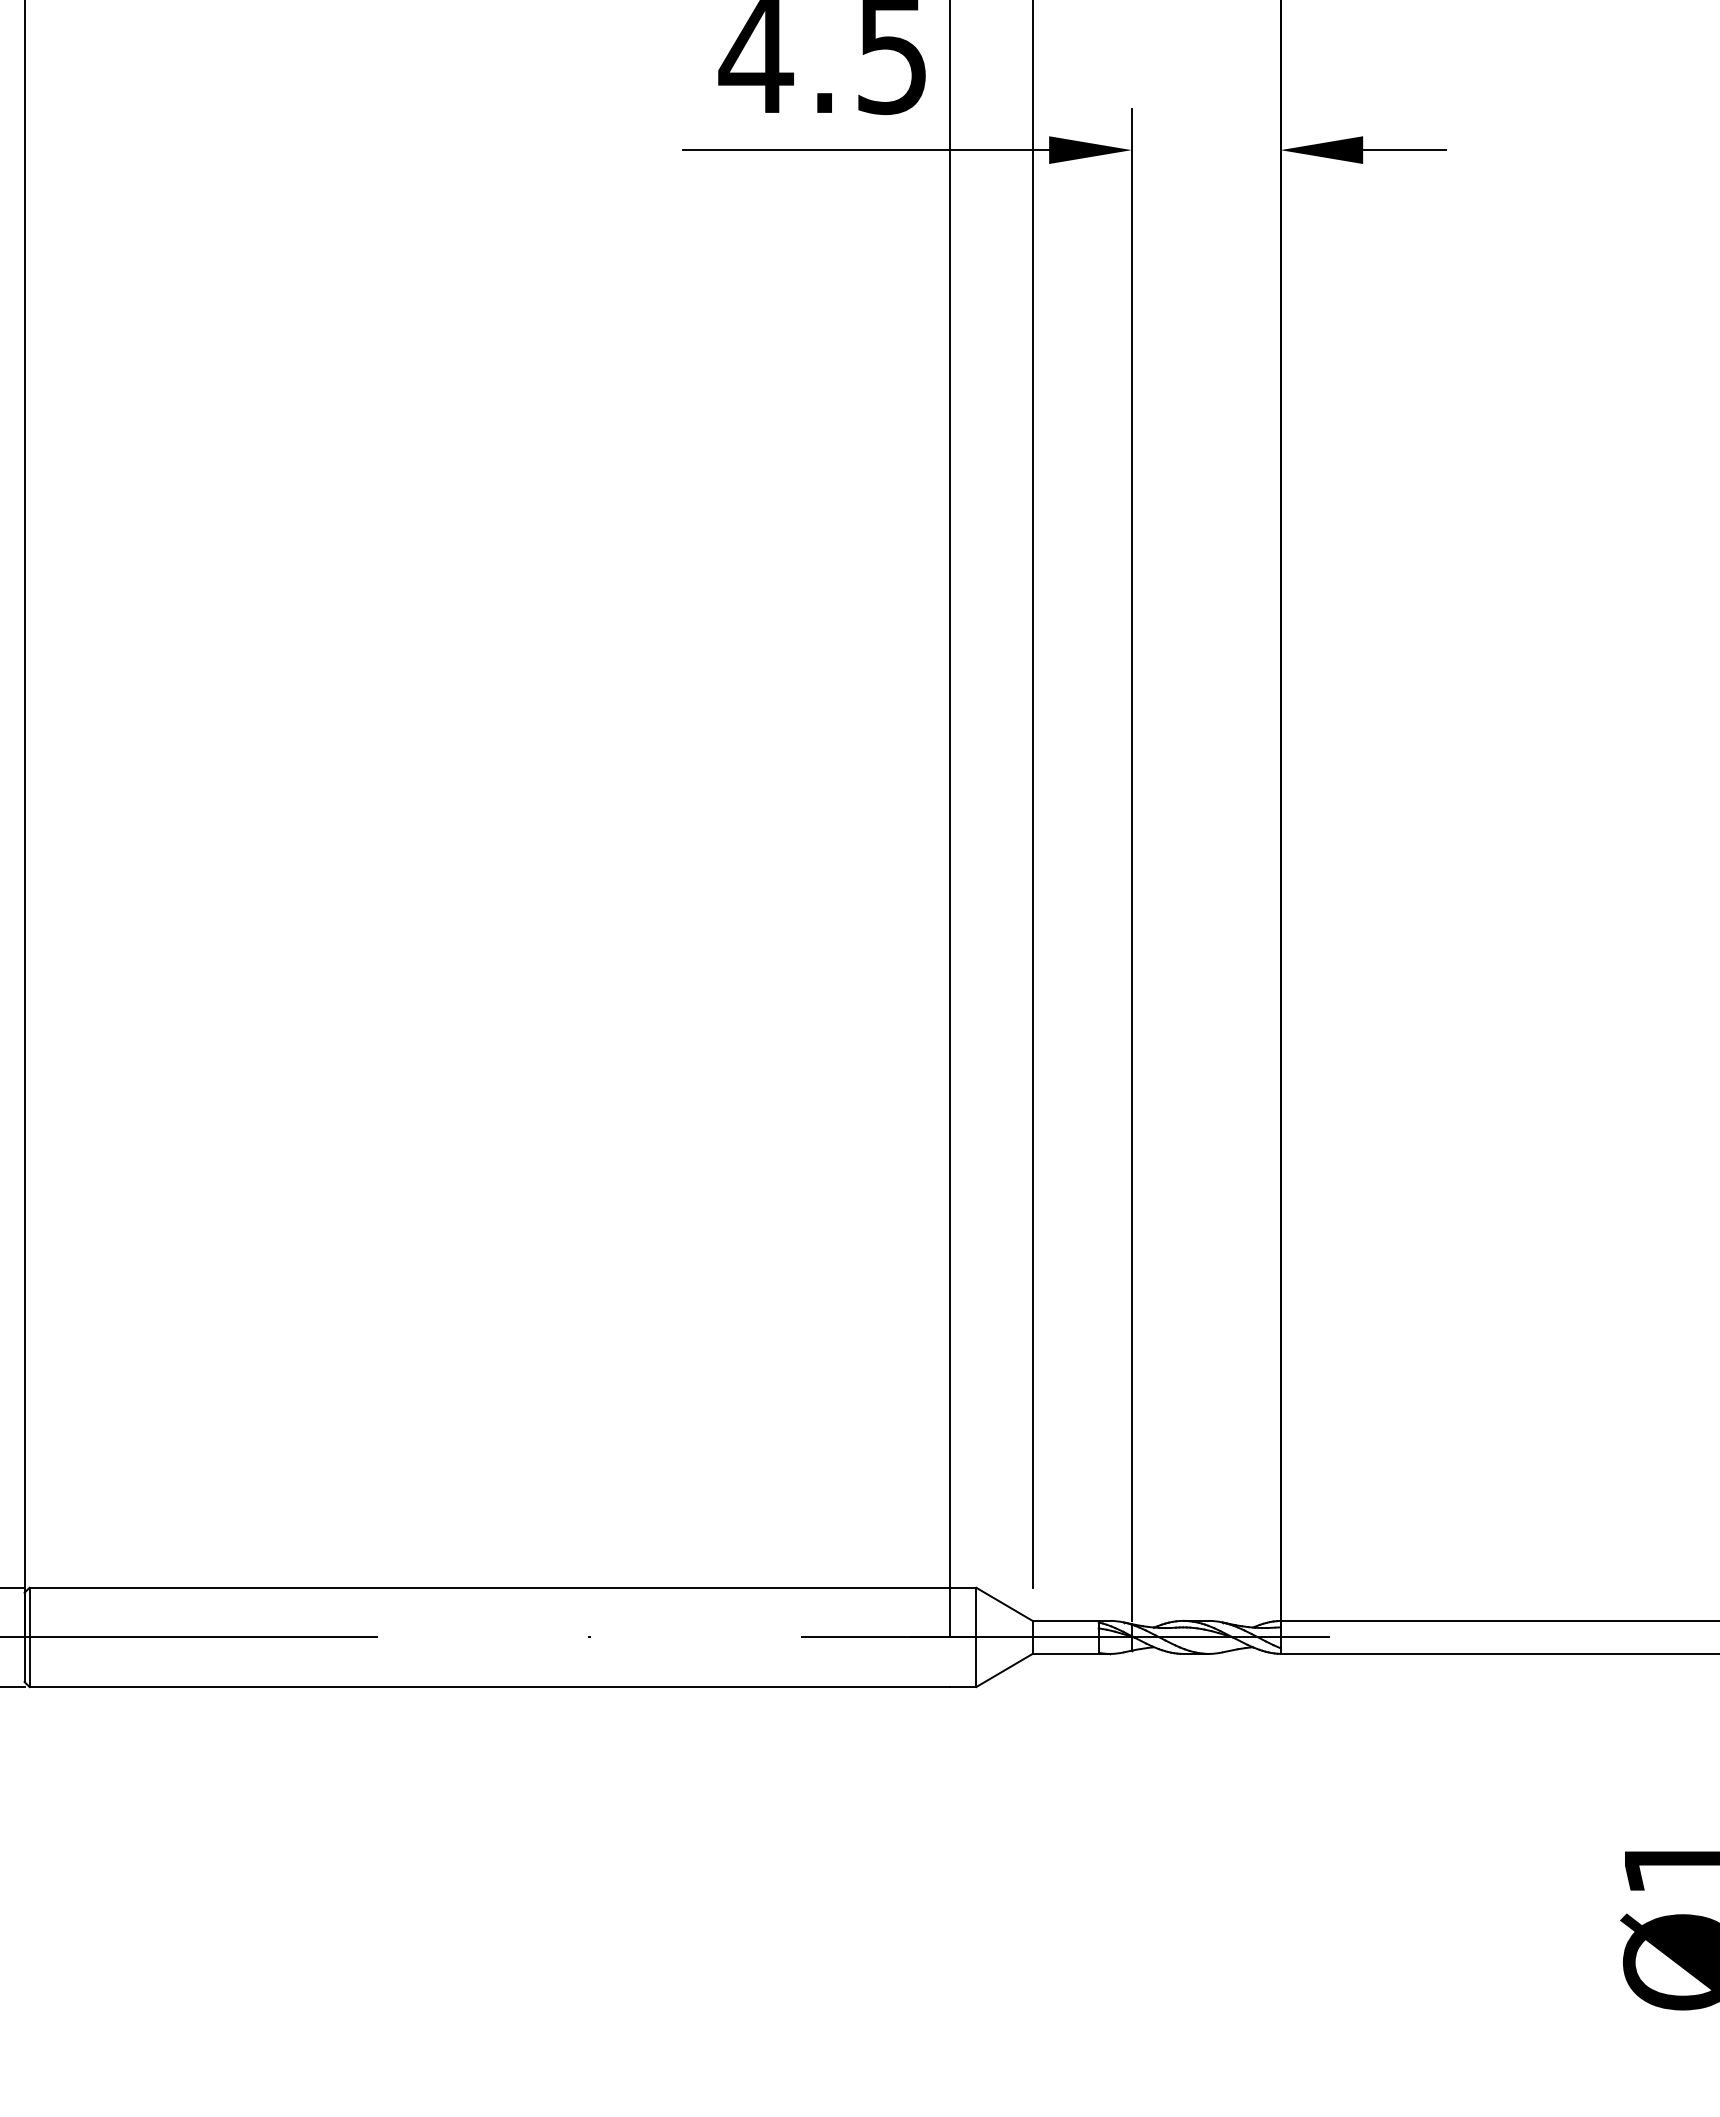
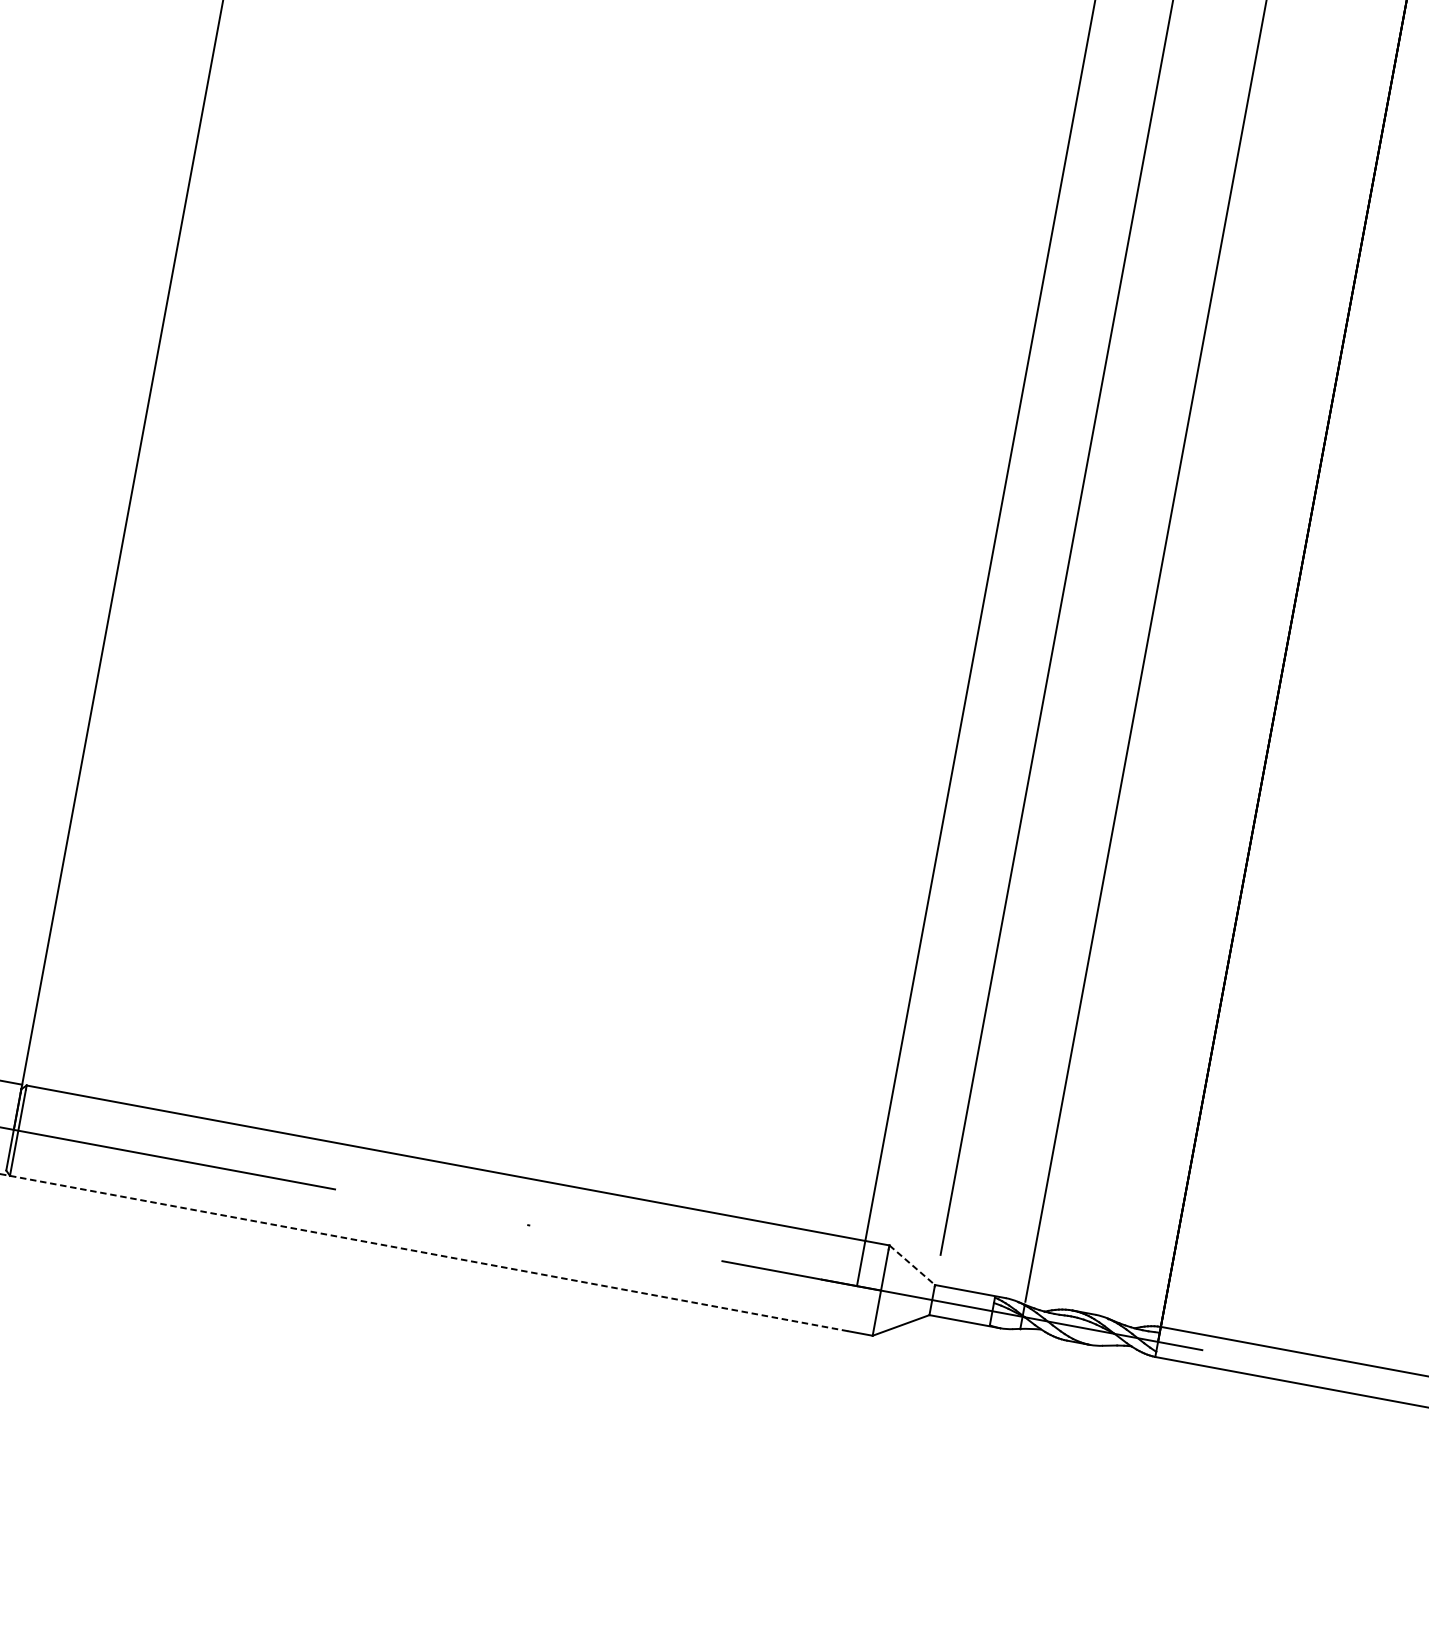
line: (1004, 1604) -> (912, 1265), solid -> dashed
line: (490, 1686) -> (430, 1253), solid -> dashed

